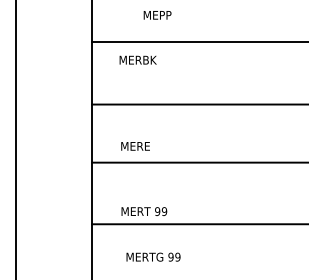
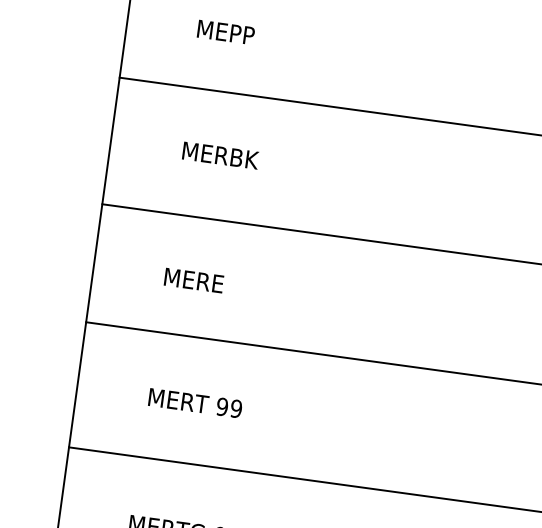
text: (157, 15) -> (225, 32), moved
text: (137, 59) -> (219, 154), moved
text: (135, 146) -> (193, 280), moved
text: (144, 211) -> (195, 403), moved

